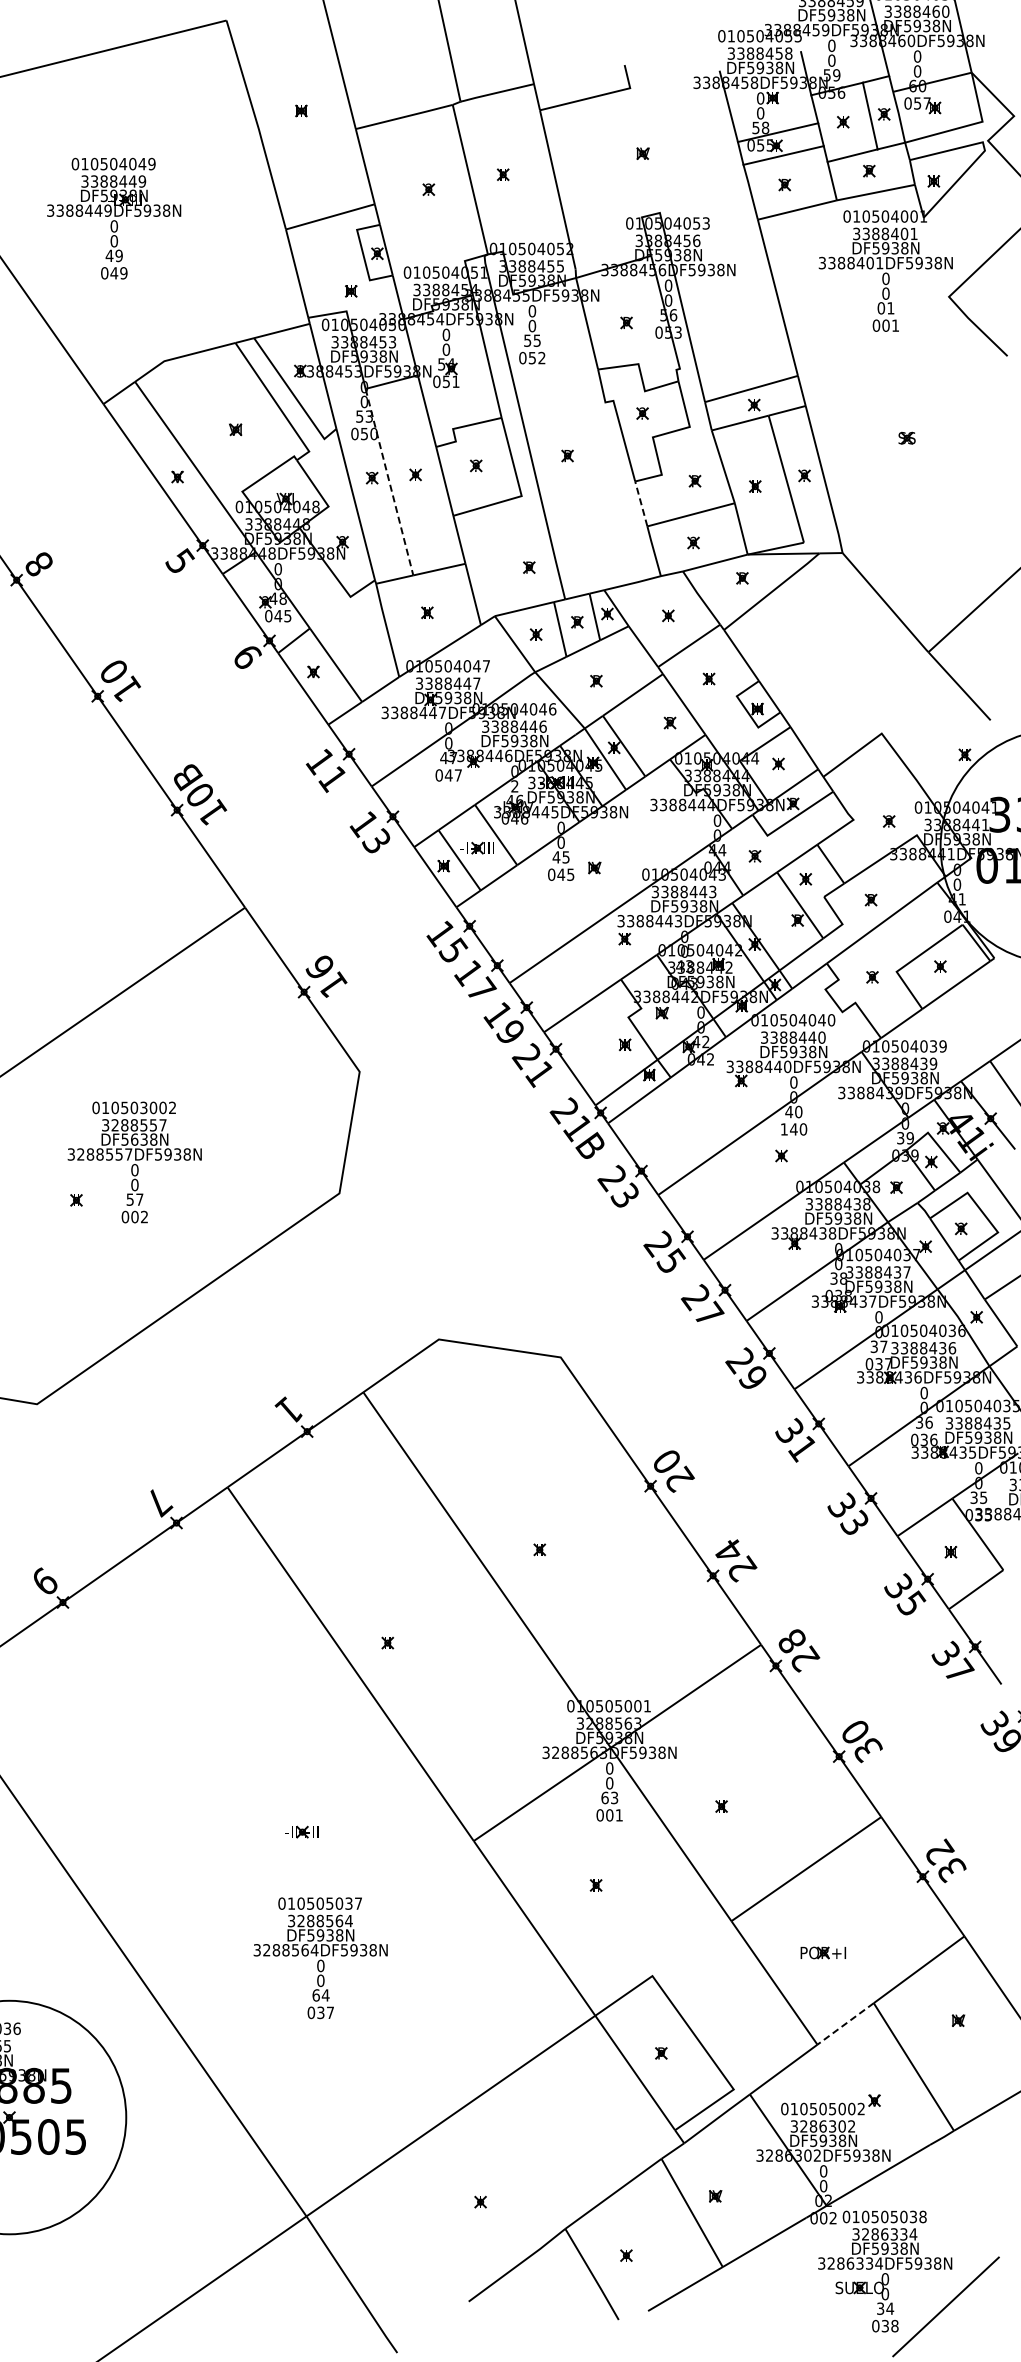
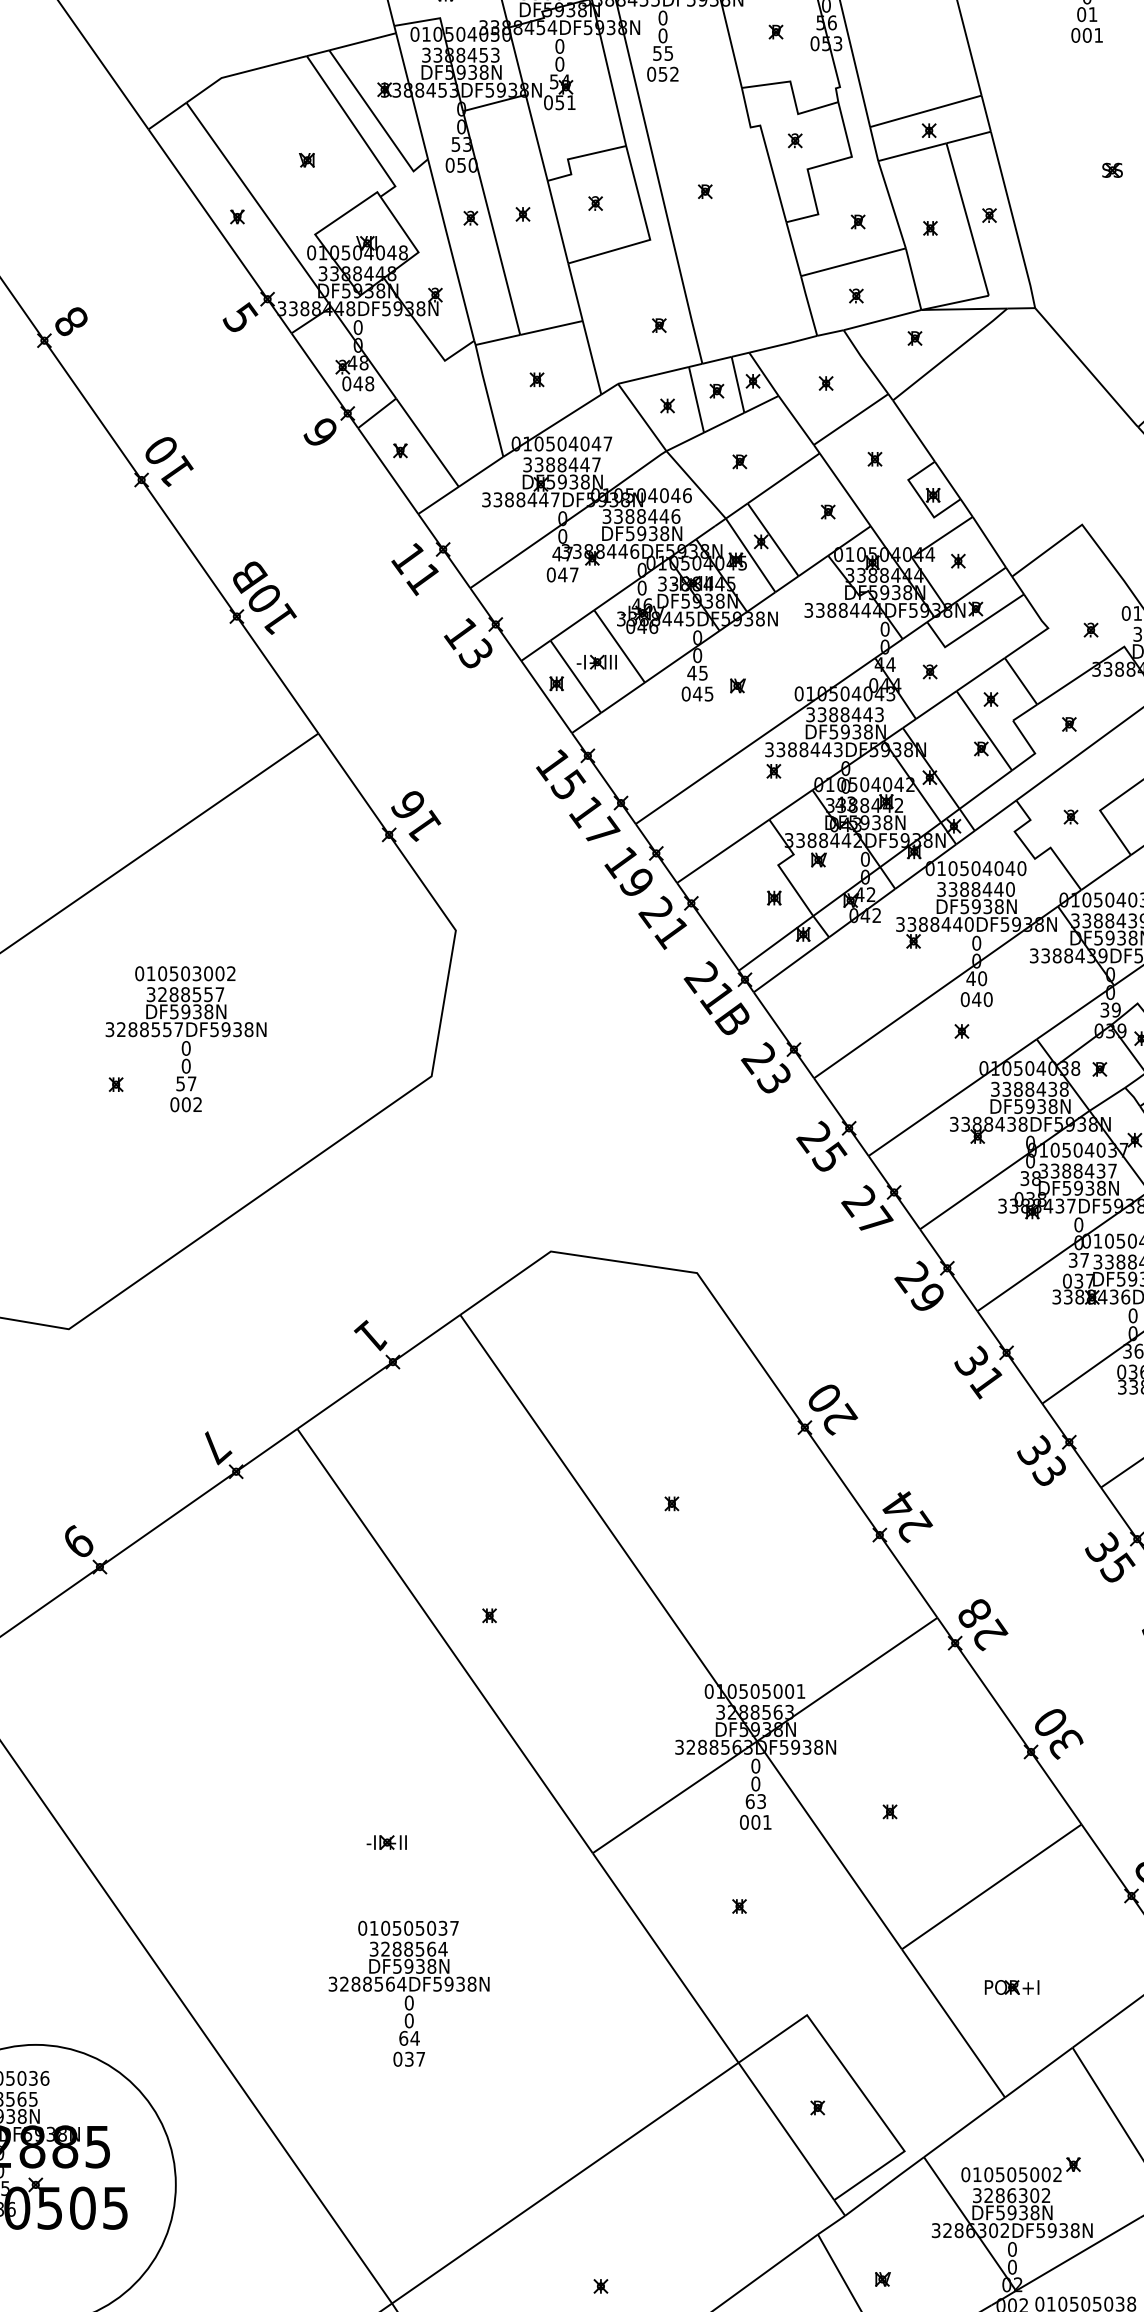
line: (389, 482) -> (491, 223), dashed -> solid
line: (641, 503) -> (793, 248), dashed -> solid
text: (287, 615) -> (369, 383), 045 -> 048
text: (246, 656) -> (320, 432), 6 -> 9
text: (514, 786) -> (641, 588), 2 -> 0
text: (784, 1129) -> (965, 999), 140 -> 040
text: (134, 1139) -> (185, 1011), DF5638N -> DF5938N
line: (845, 2023) -> (1038, 2072), dashed -> solid

